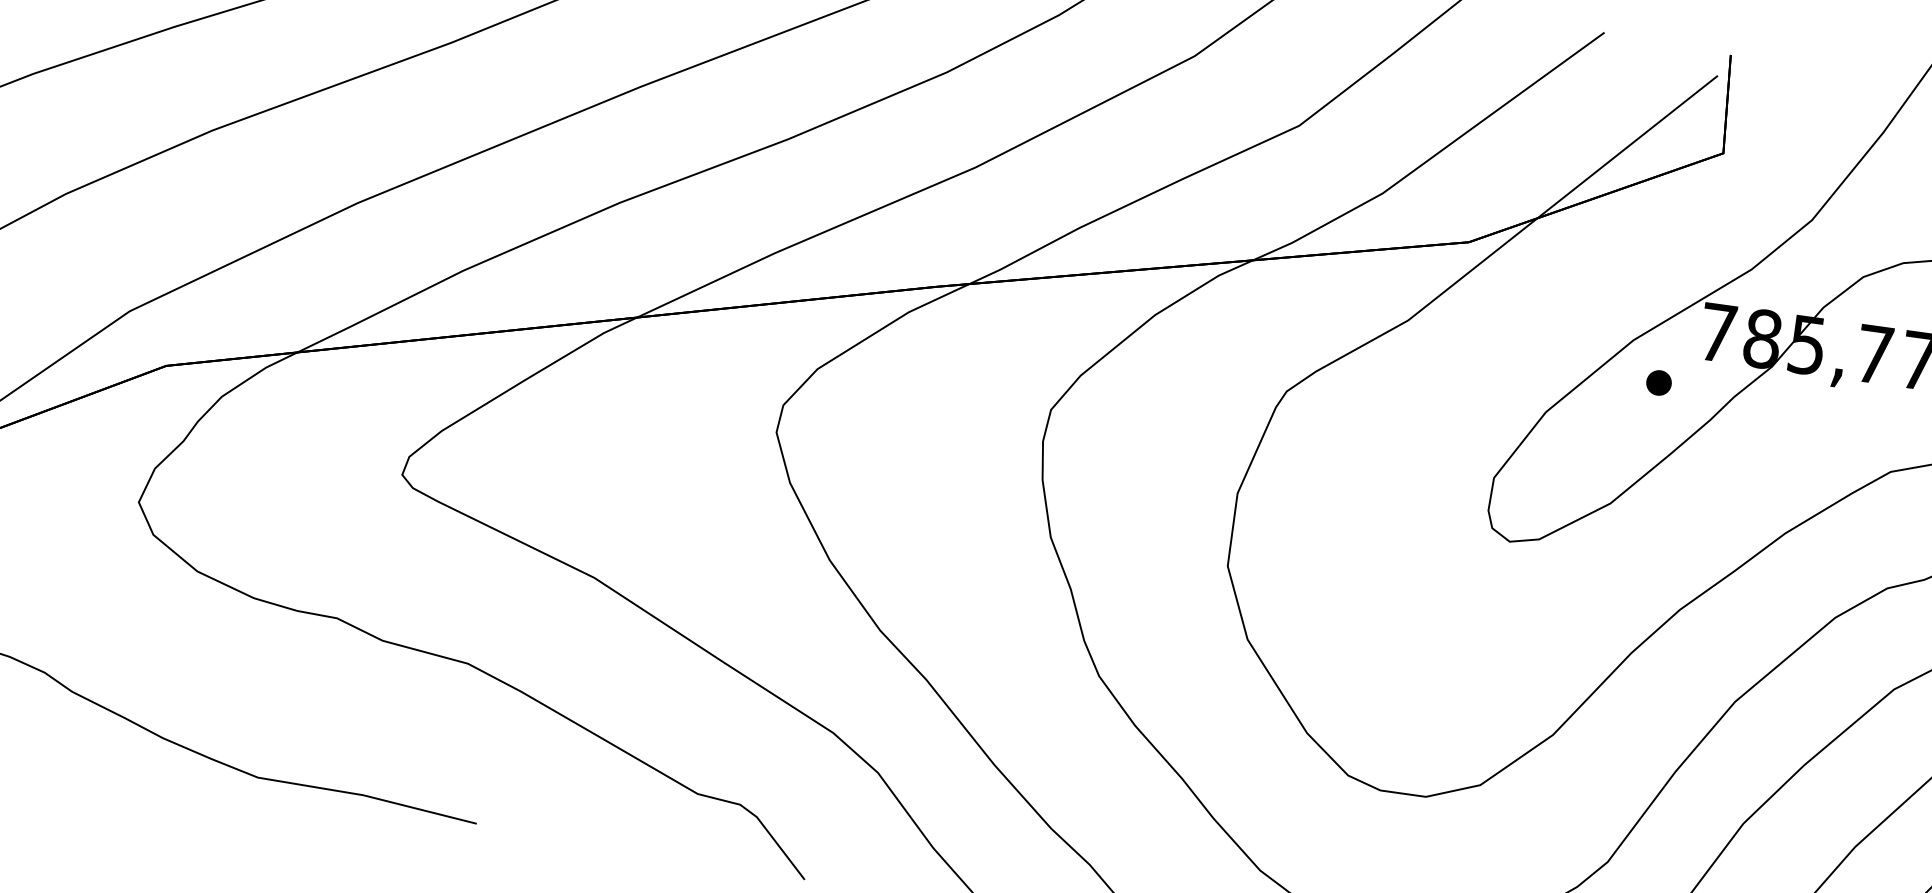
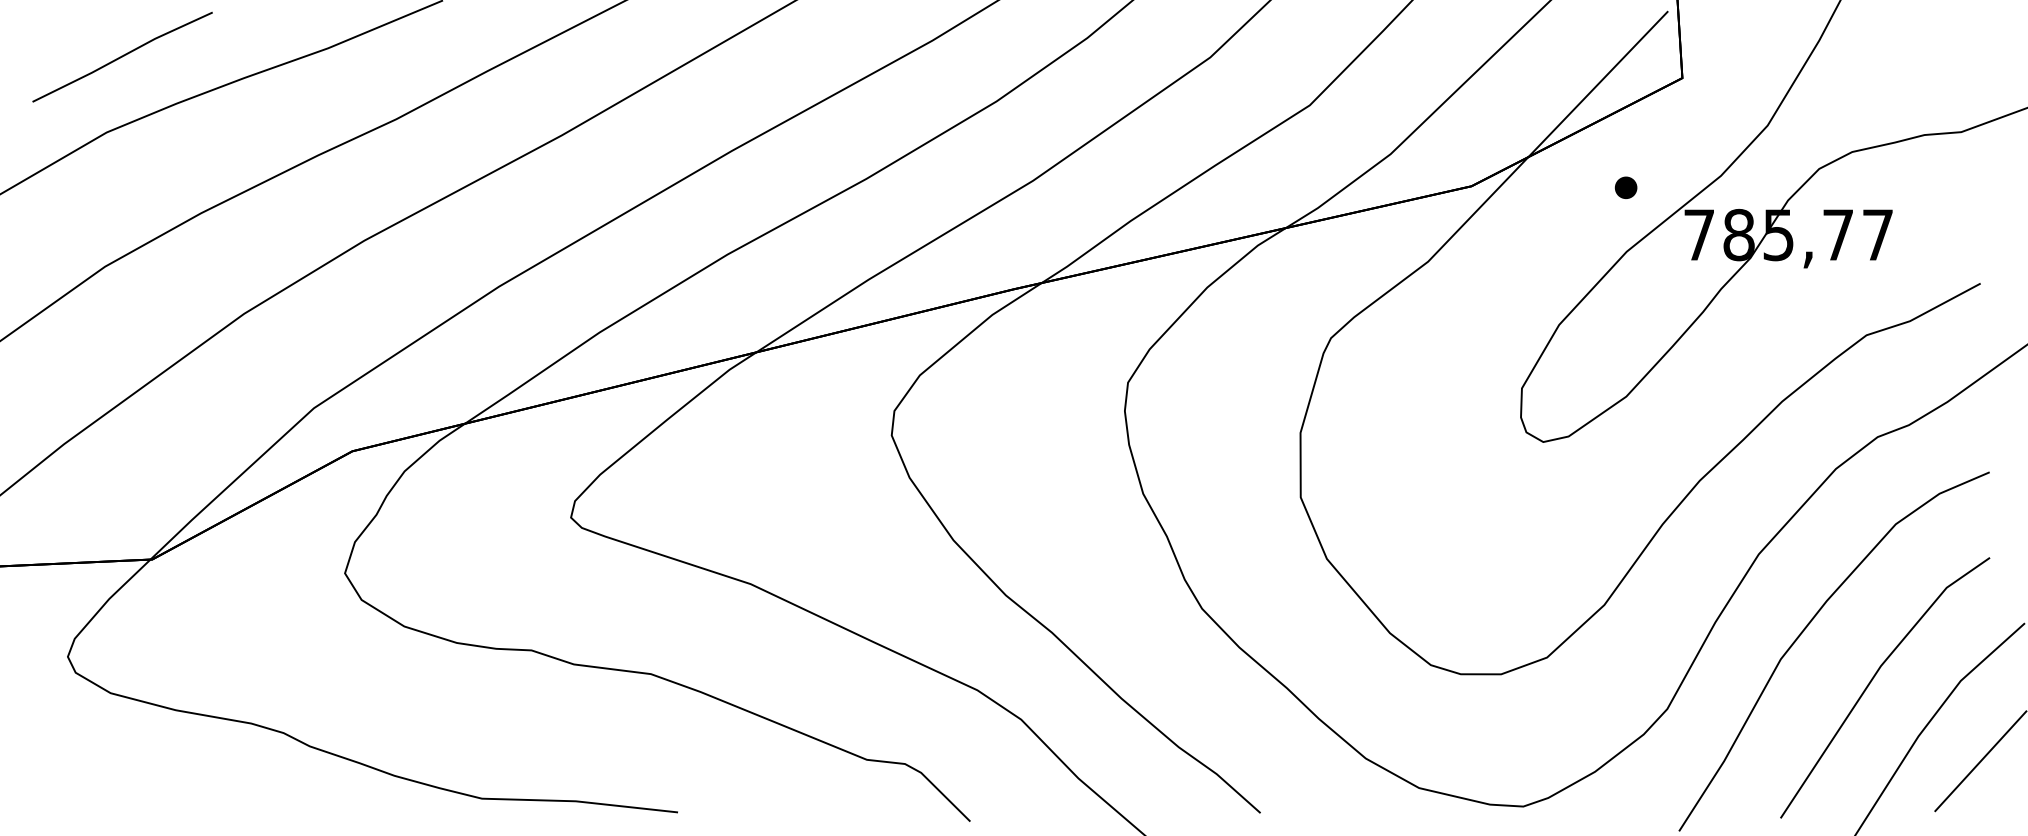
part: (1658, 382) -> (1625, 187), moved

